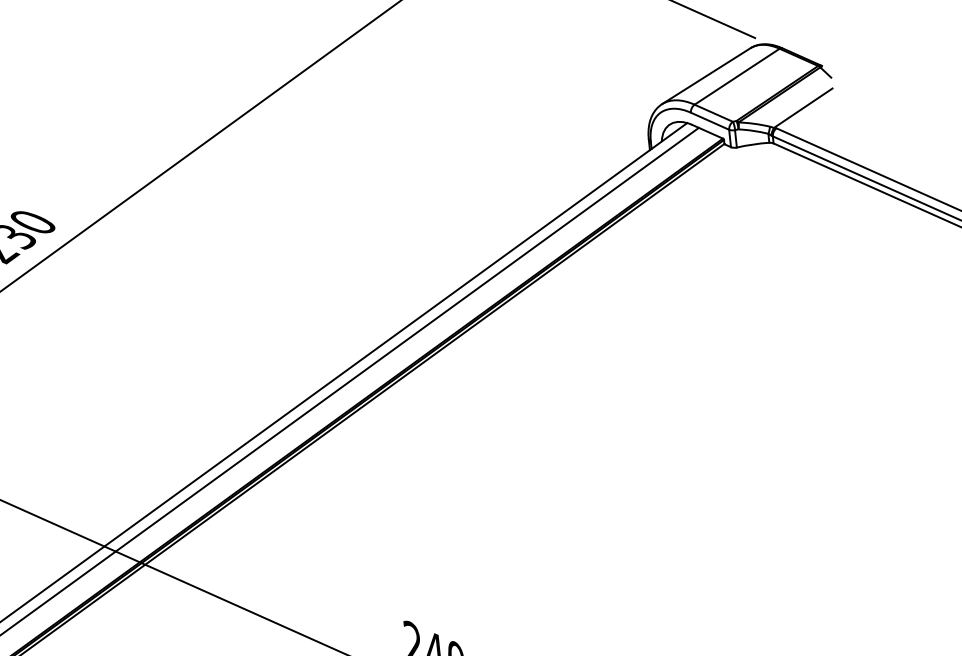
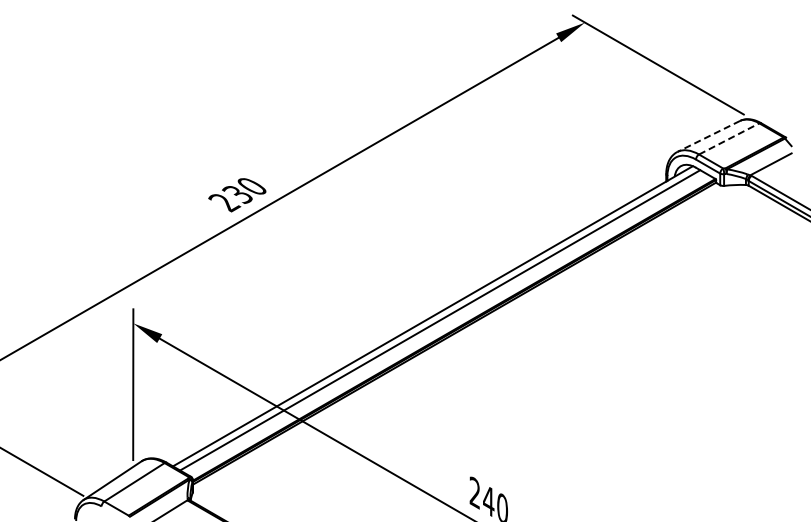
line: (705, 76) -> (708, 136), solid -> dashed
line: (737, 76) -> (729, 138), solid -> dashed

